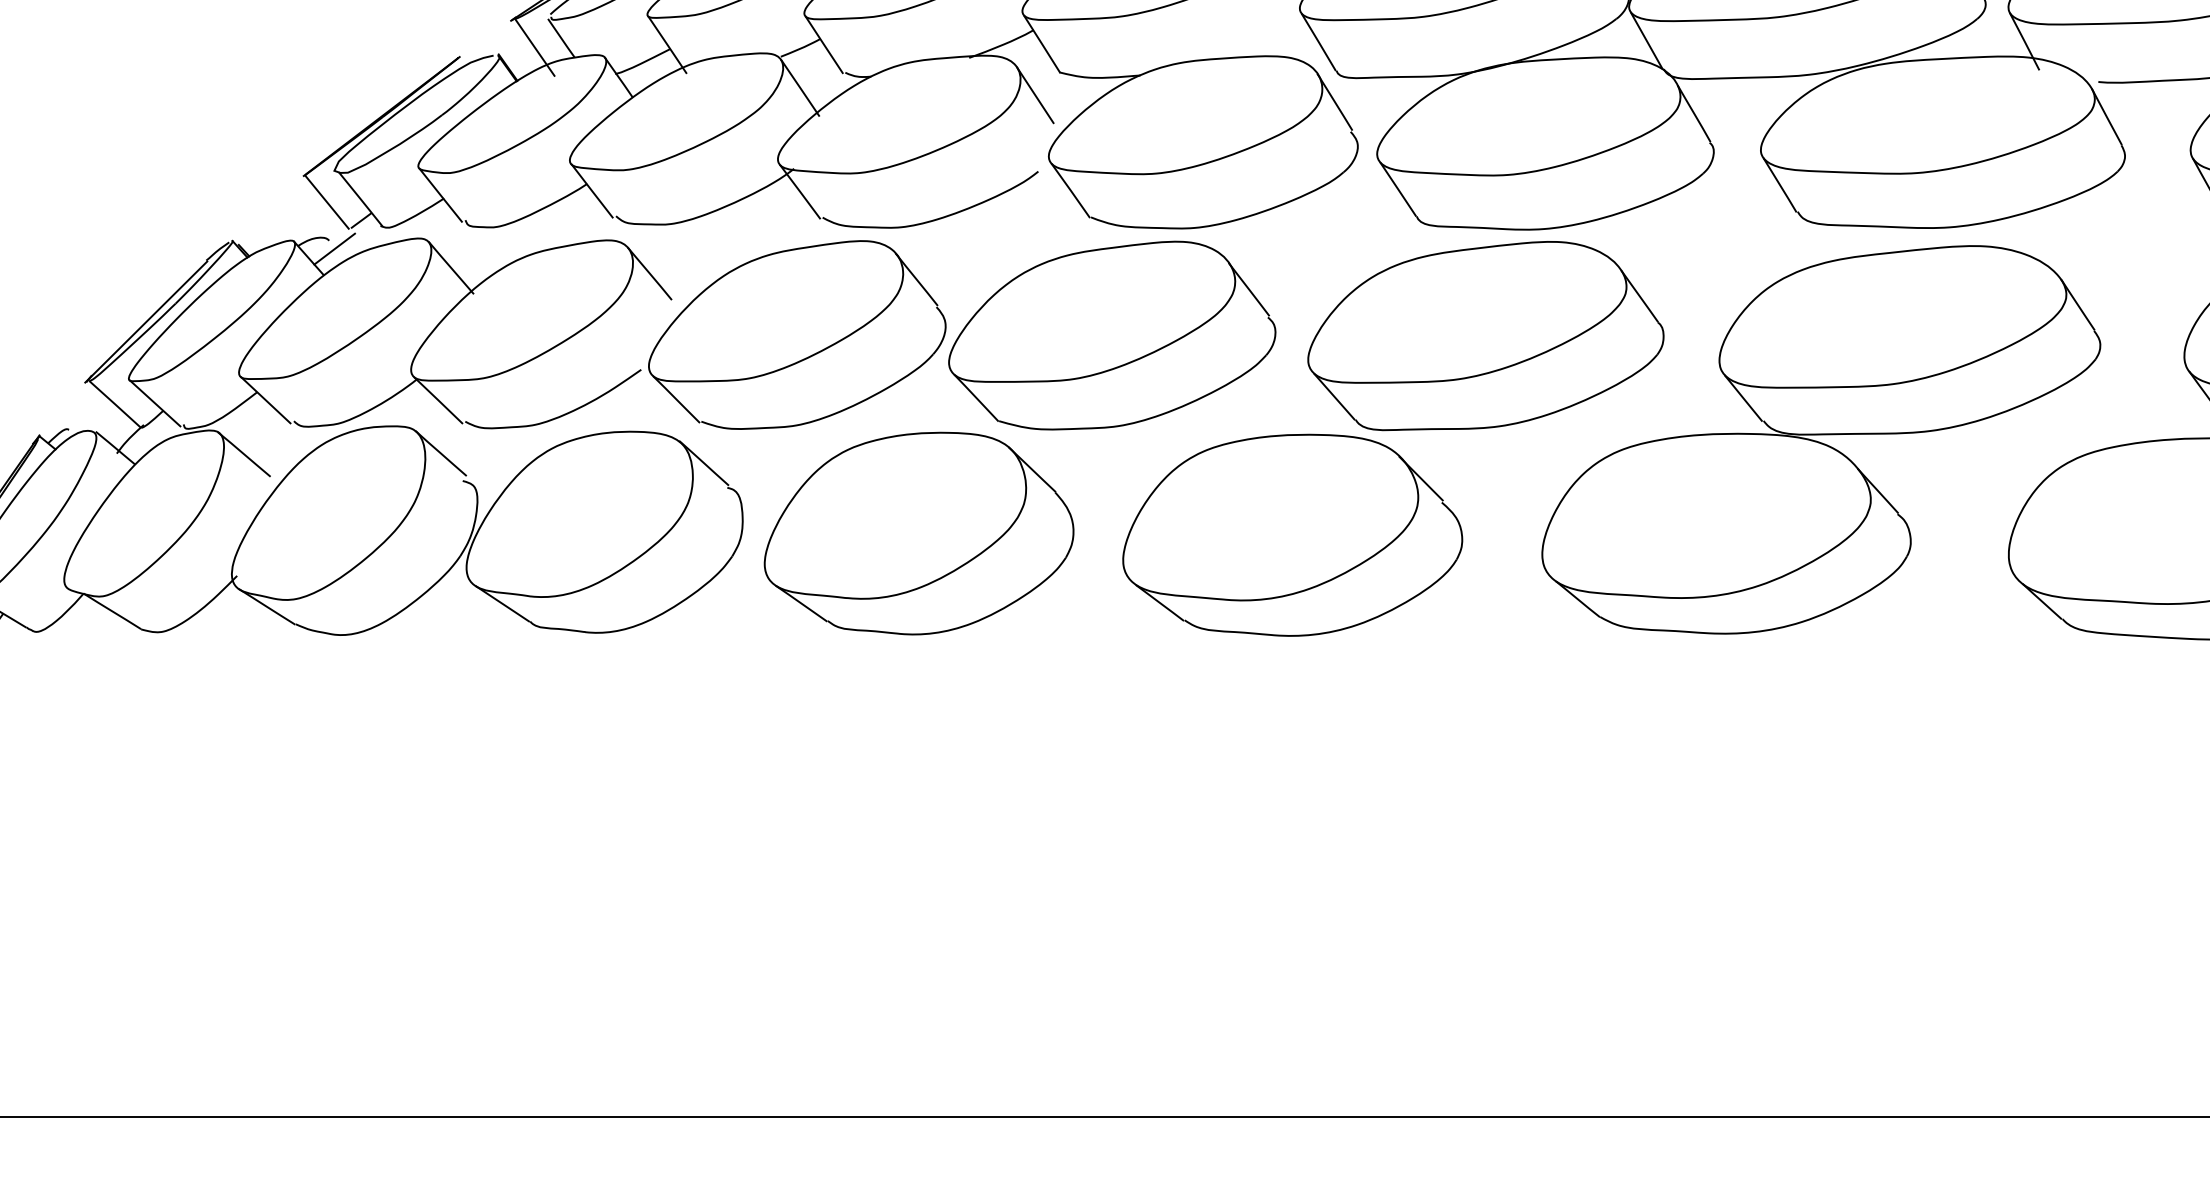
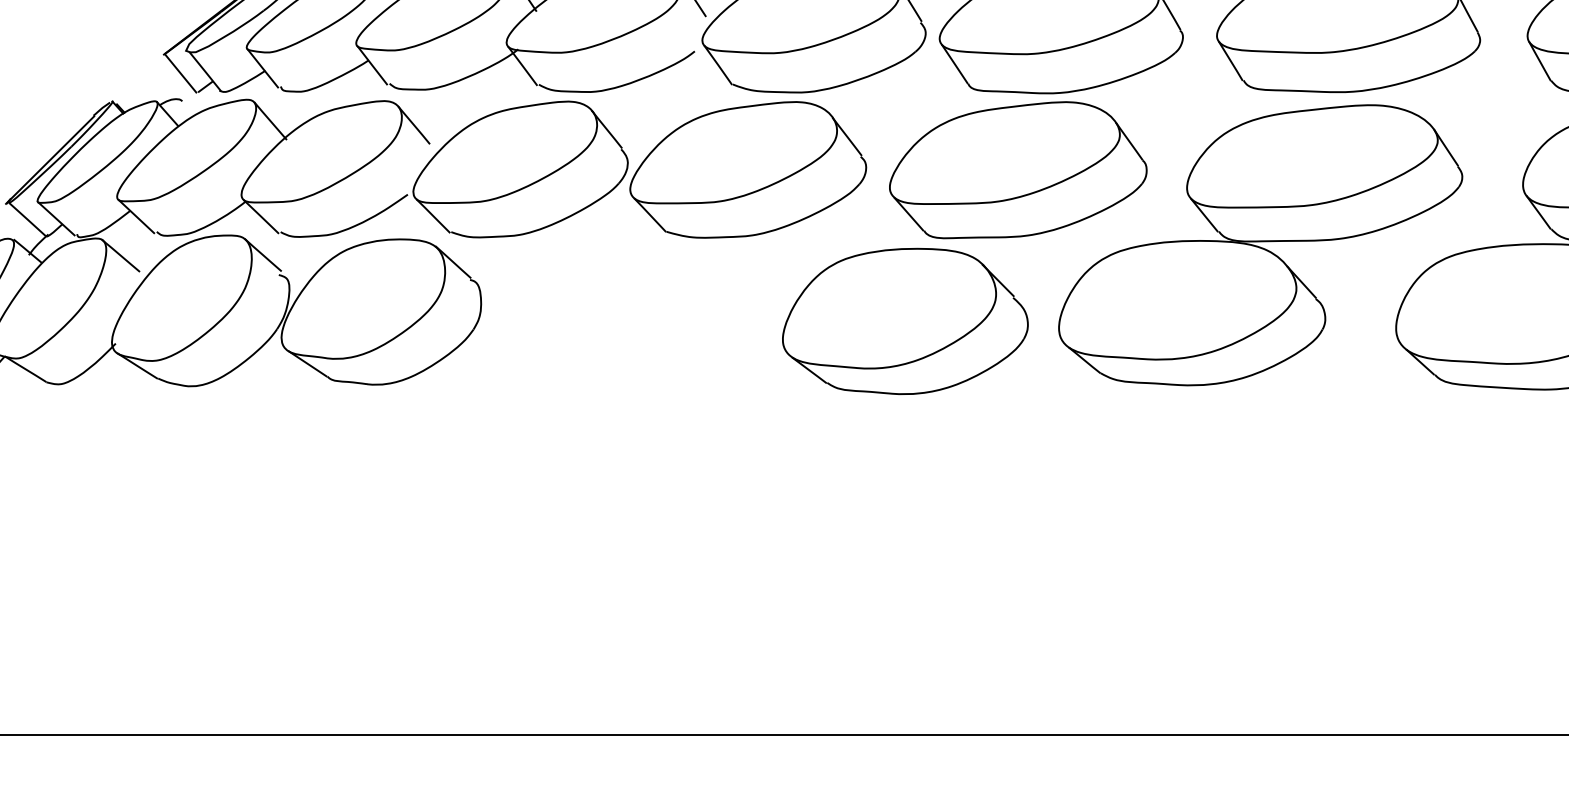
line: (334, 248) -> (186, 106), removed
part: (918, 533) -> (608, 312), removed
part: (1292, 534) -> (905, 320), moved

